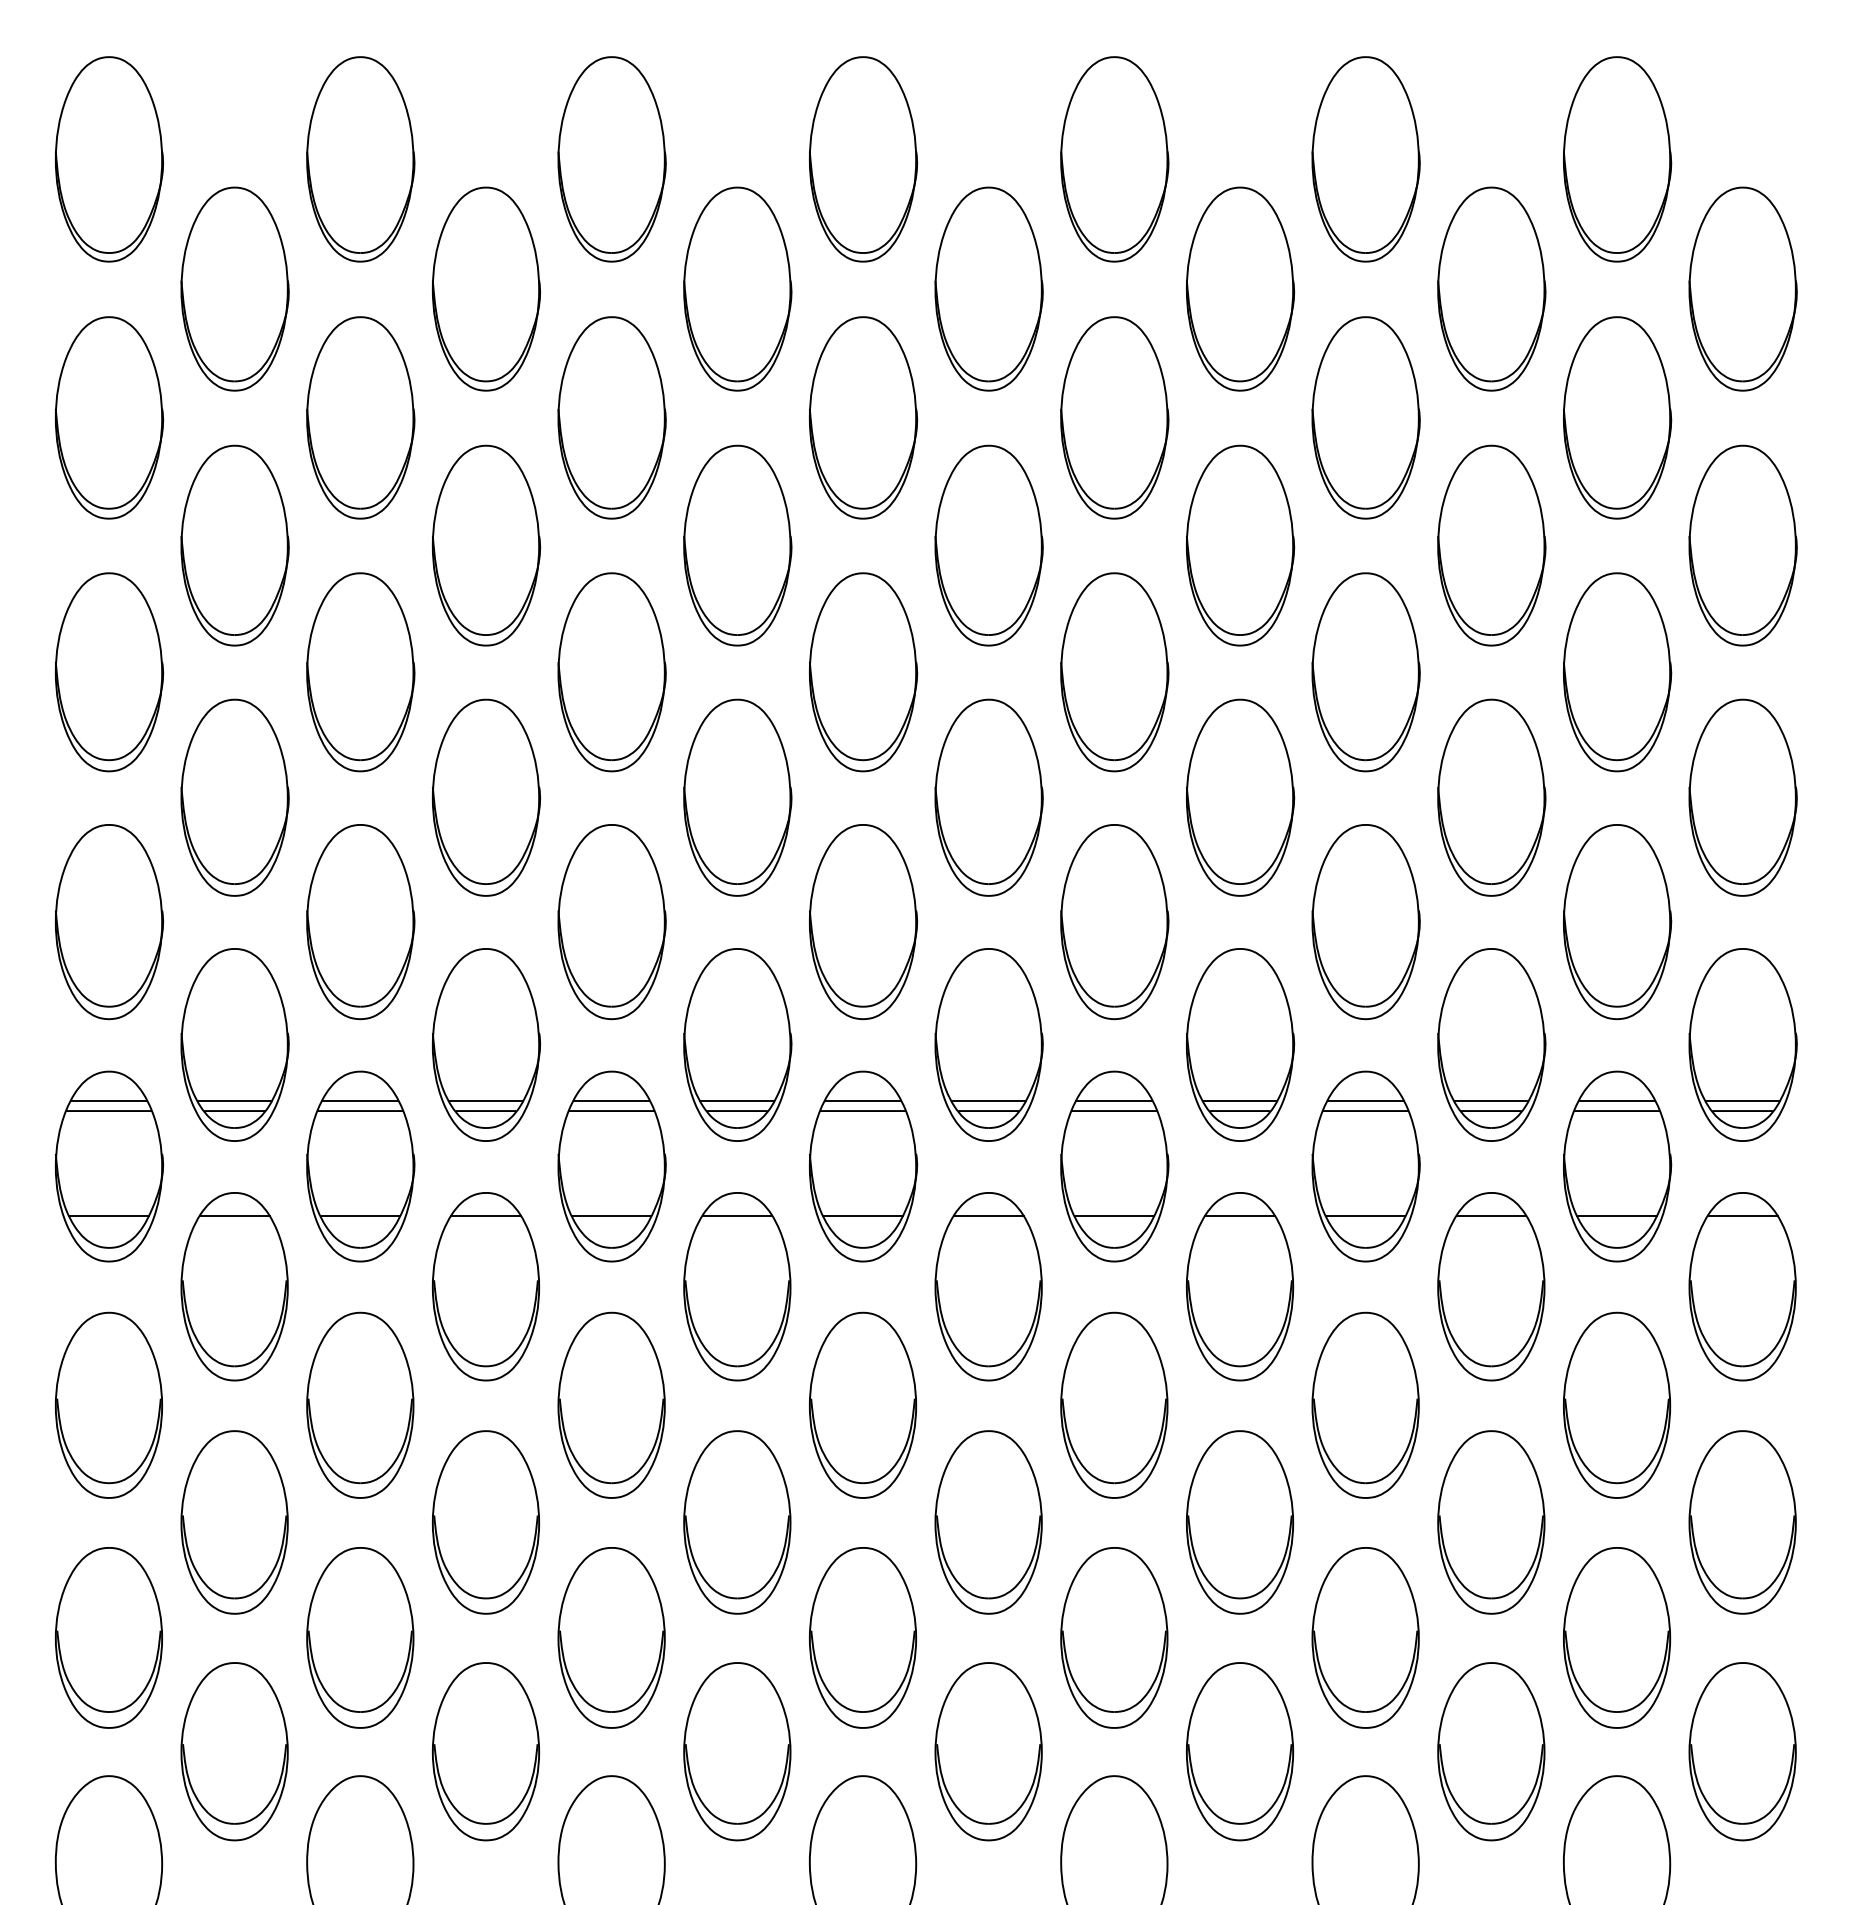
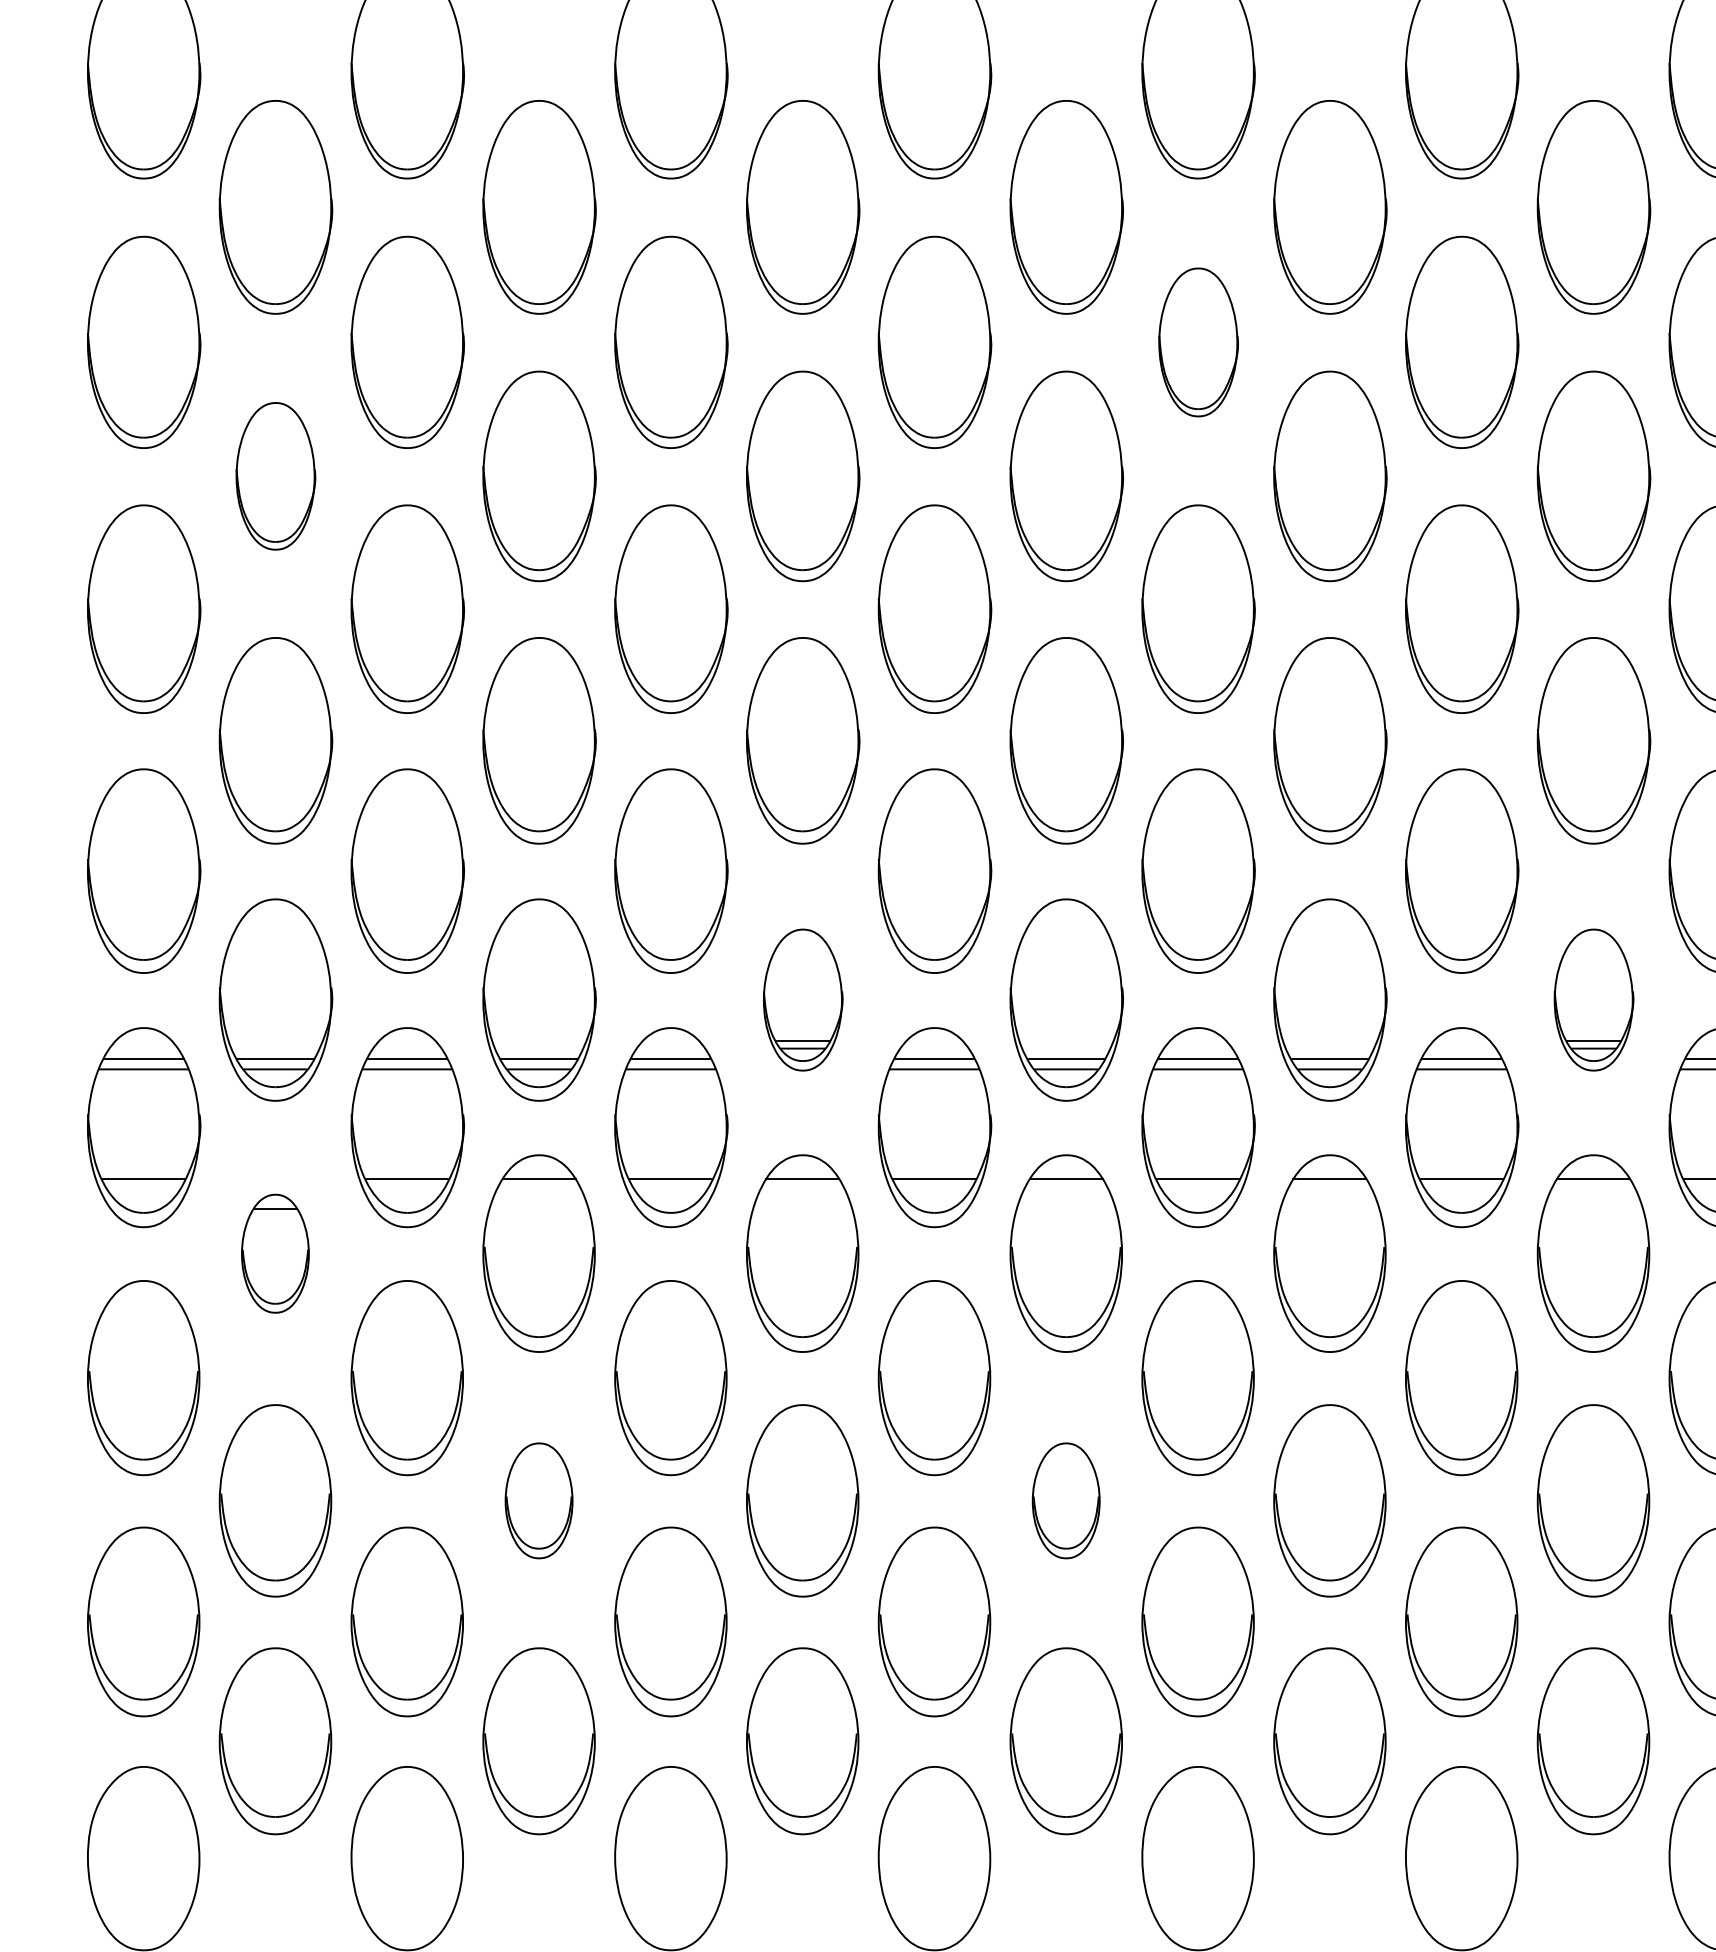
part: (1114, 417) -> (1198, 341), size x0.7
part: (234, 545) -> (275, 476), size x0.7
part: (737, 1044) -> (802, 999), size x0.7
part: (1491, 1044) -> (1593, 999), size x0.7
part: (234, 1286) -> (275, 1253), size x0.6
part: (485, 1522) -> (538, 1500), size x0.6
part: (988, 1522) -> (1066, 1500), size x0.6

